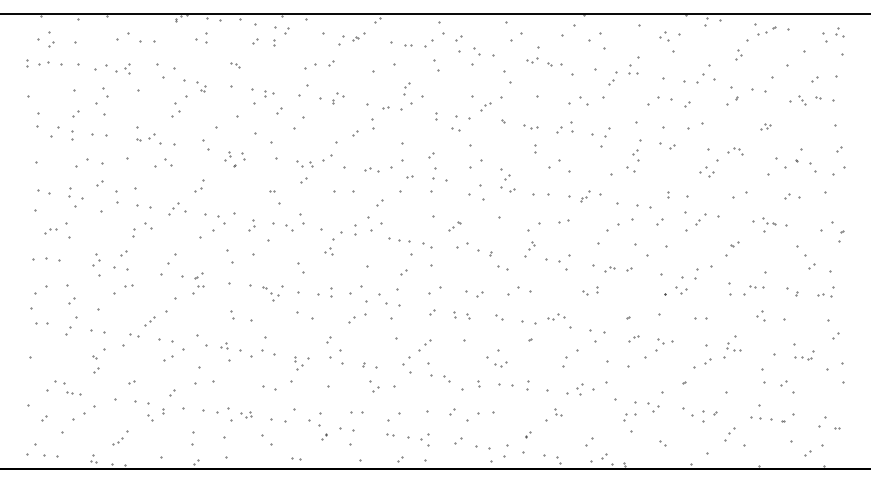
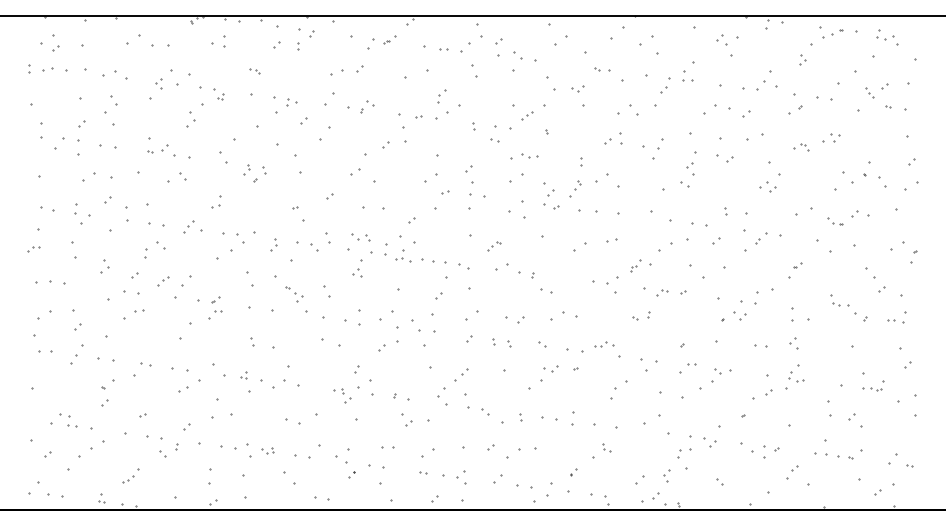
part: (840, 31) -> (881, 34), moved
part: (531, 60) -> (577, 88), moved
part: (126, 68) -> (158, 83), moved
part: (802, 99) -> (869, 92), moved
part: (372, 123) -> (404, 134), size x1.6
part: (530, 126) -> (529, 155), moved
part: (765, 126) -> (831, 137), size x1.6
part: (72, 134) -> (78, 146), size x1.6
part: (735, 151) -> (801, 147), moved
part: (304, 164) -> (360, 237), moved
part: (371, 169) -> (403, 259), moved
part: (585, 196) -> (635, 265), moved
part: (769, 221) -> (835, 221), moved
part: (50, 231) -> (33, 249), moved
part: (529, 248) -> (575, 188), moved
part: (96, 259) -> (104, 266), moved
part: (756, 286) -> (840, 304), moved
part: (331, 292) -> (360, 317), size x1.6
part: (271, 294) -> (294, 294), moved
part: (760, 316) -> (793, 343), moved
part: (150, 321) -> (163, 281), moved
part: (633, 339) -> (688, 368), size x1.6
part: (298, 363) -> (346, 395), moved
part: (500, 363) -> (550, 368), moved
part: (528, 385) -> (573, 418), size x1.6
part: (579, 388) -> (666, 475), moved
part: (74, 393) -> (80, 427), size x1.6
part: (296, 458) -> (321, 498), size x1.6

